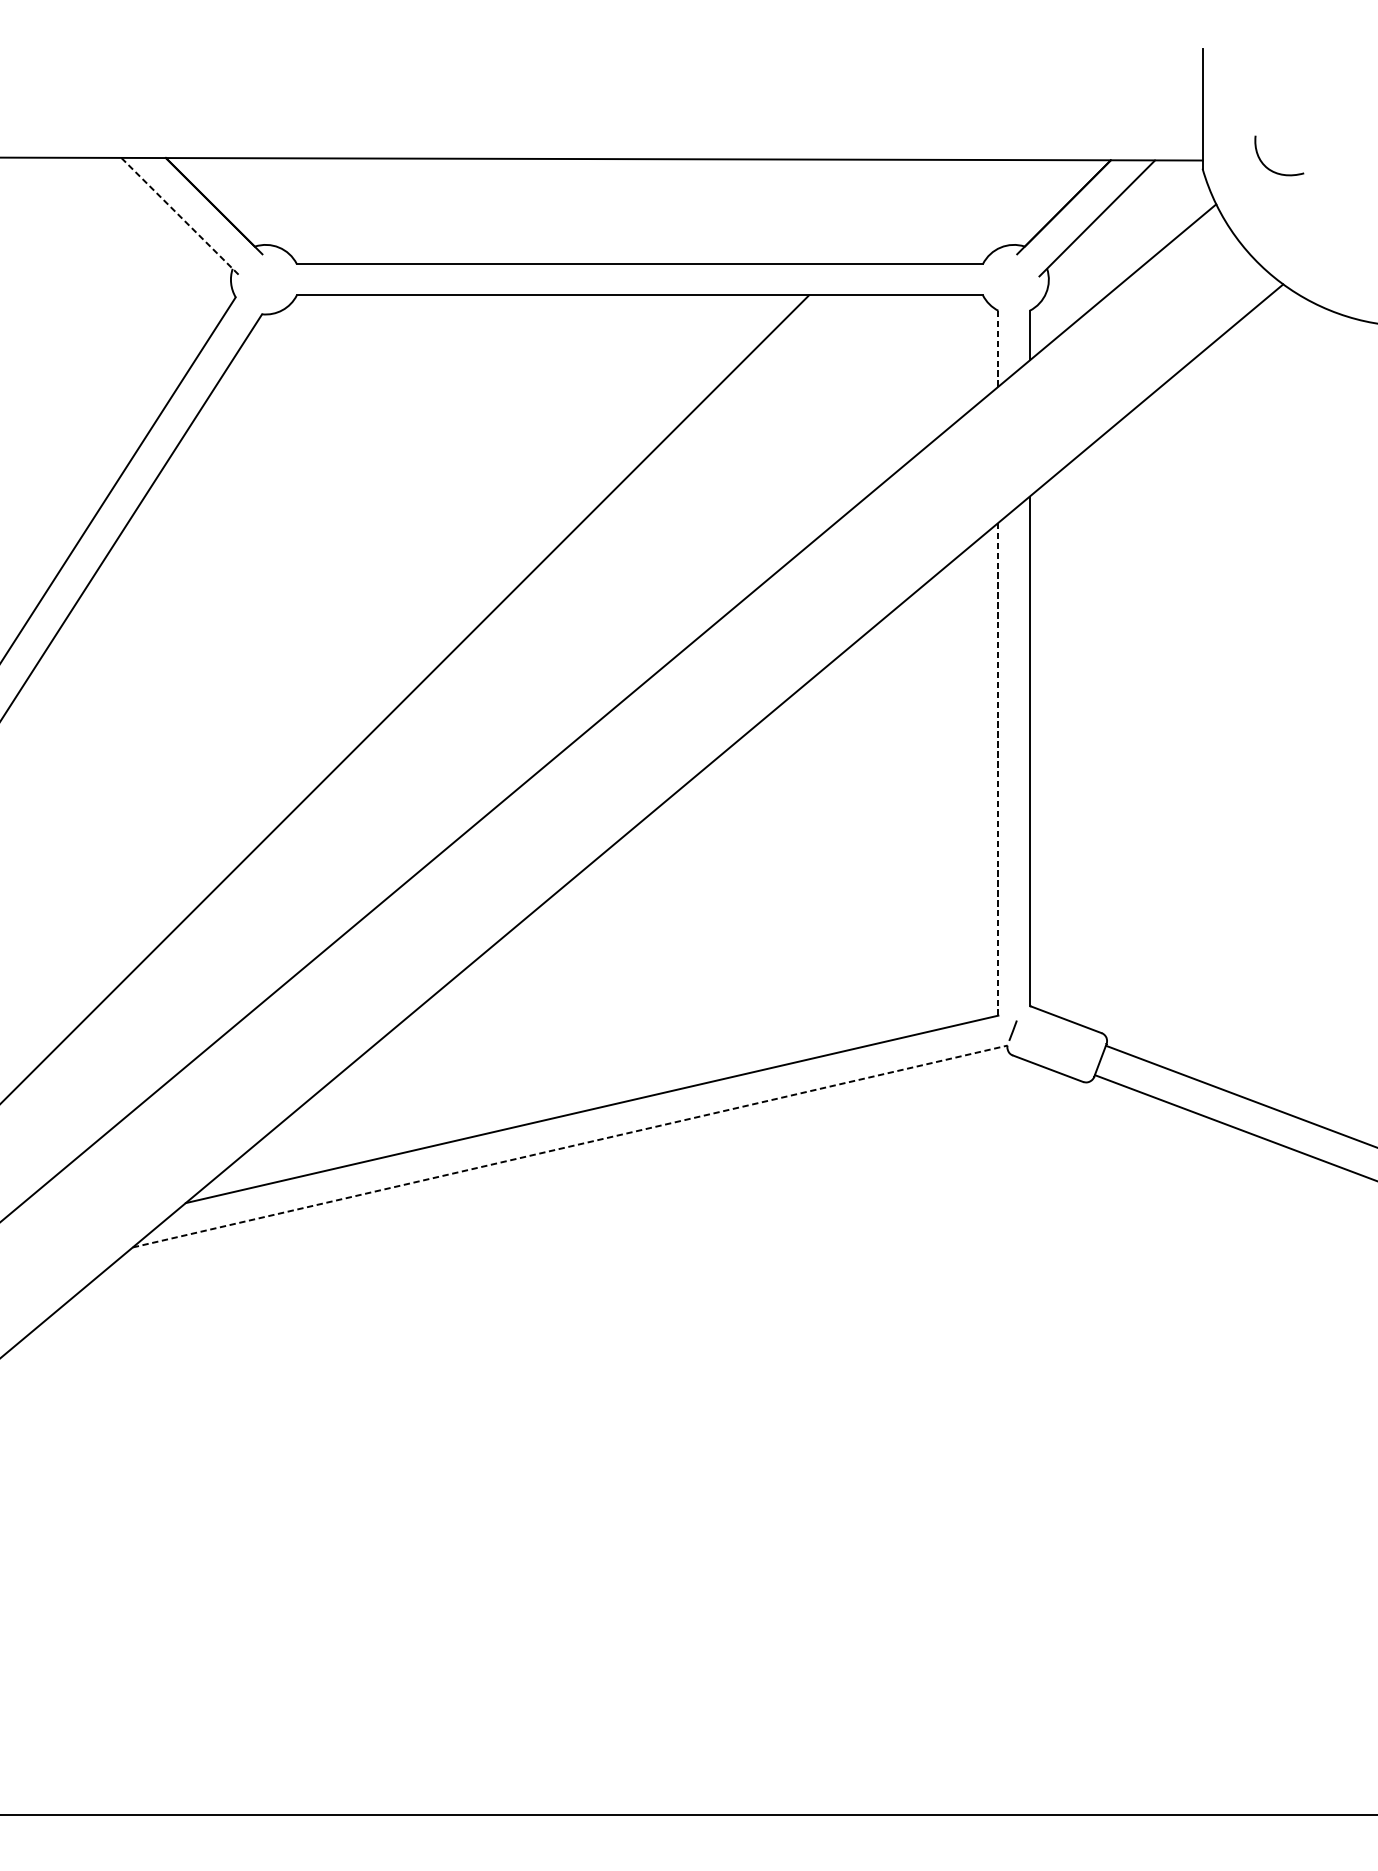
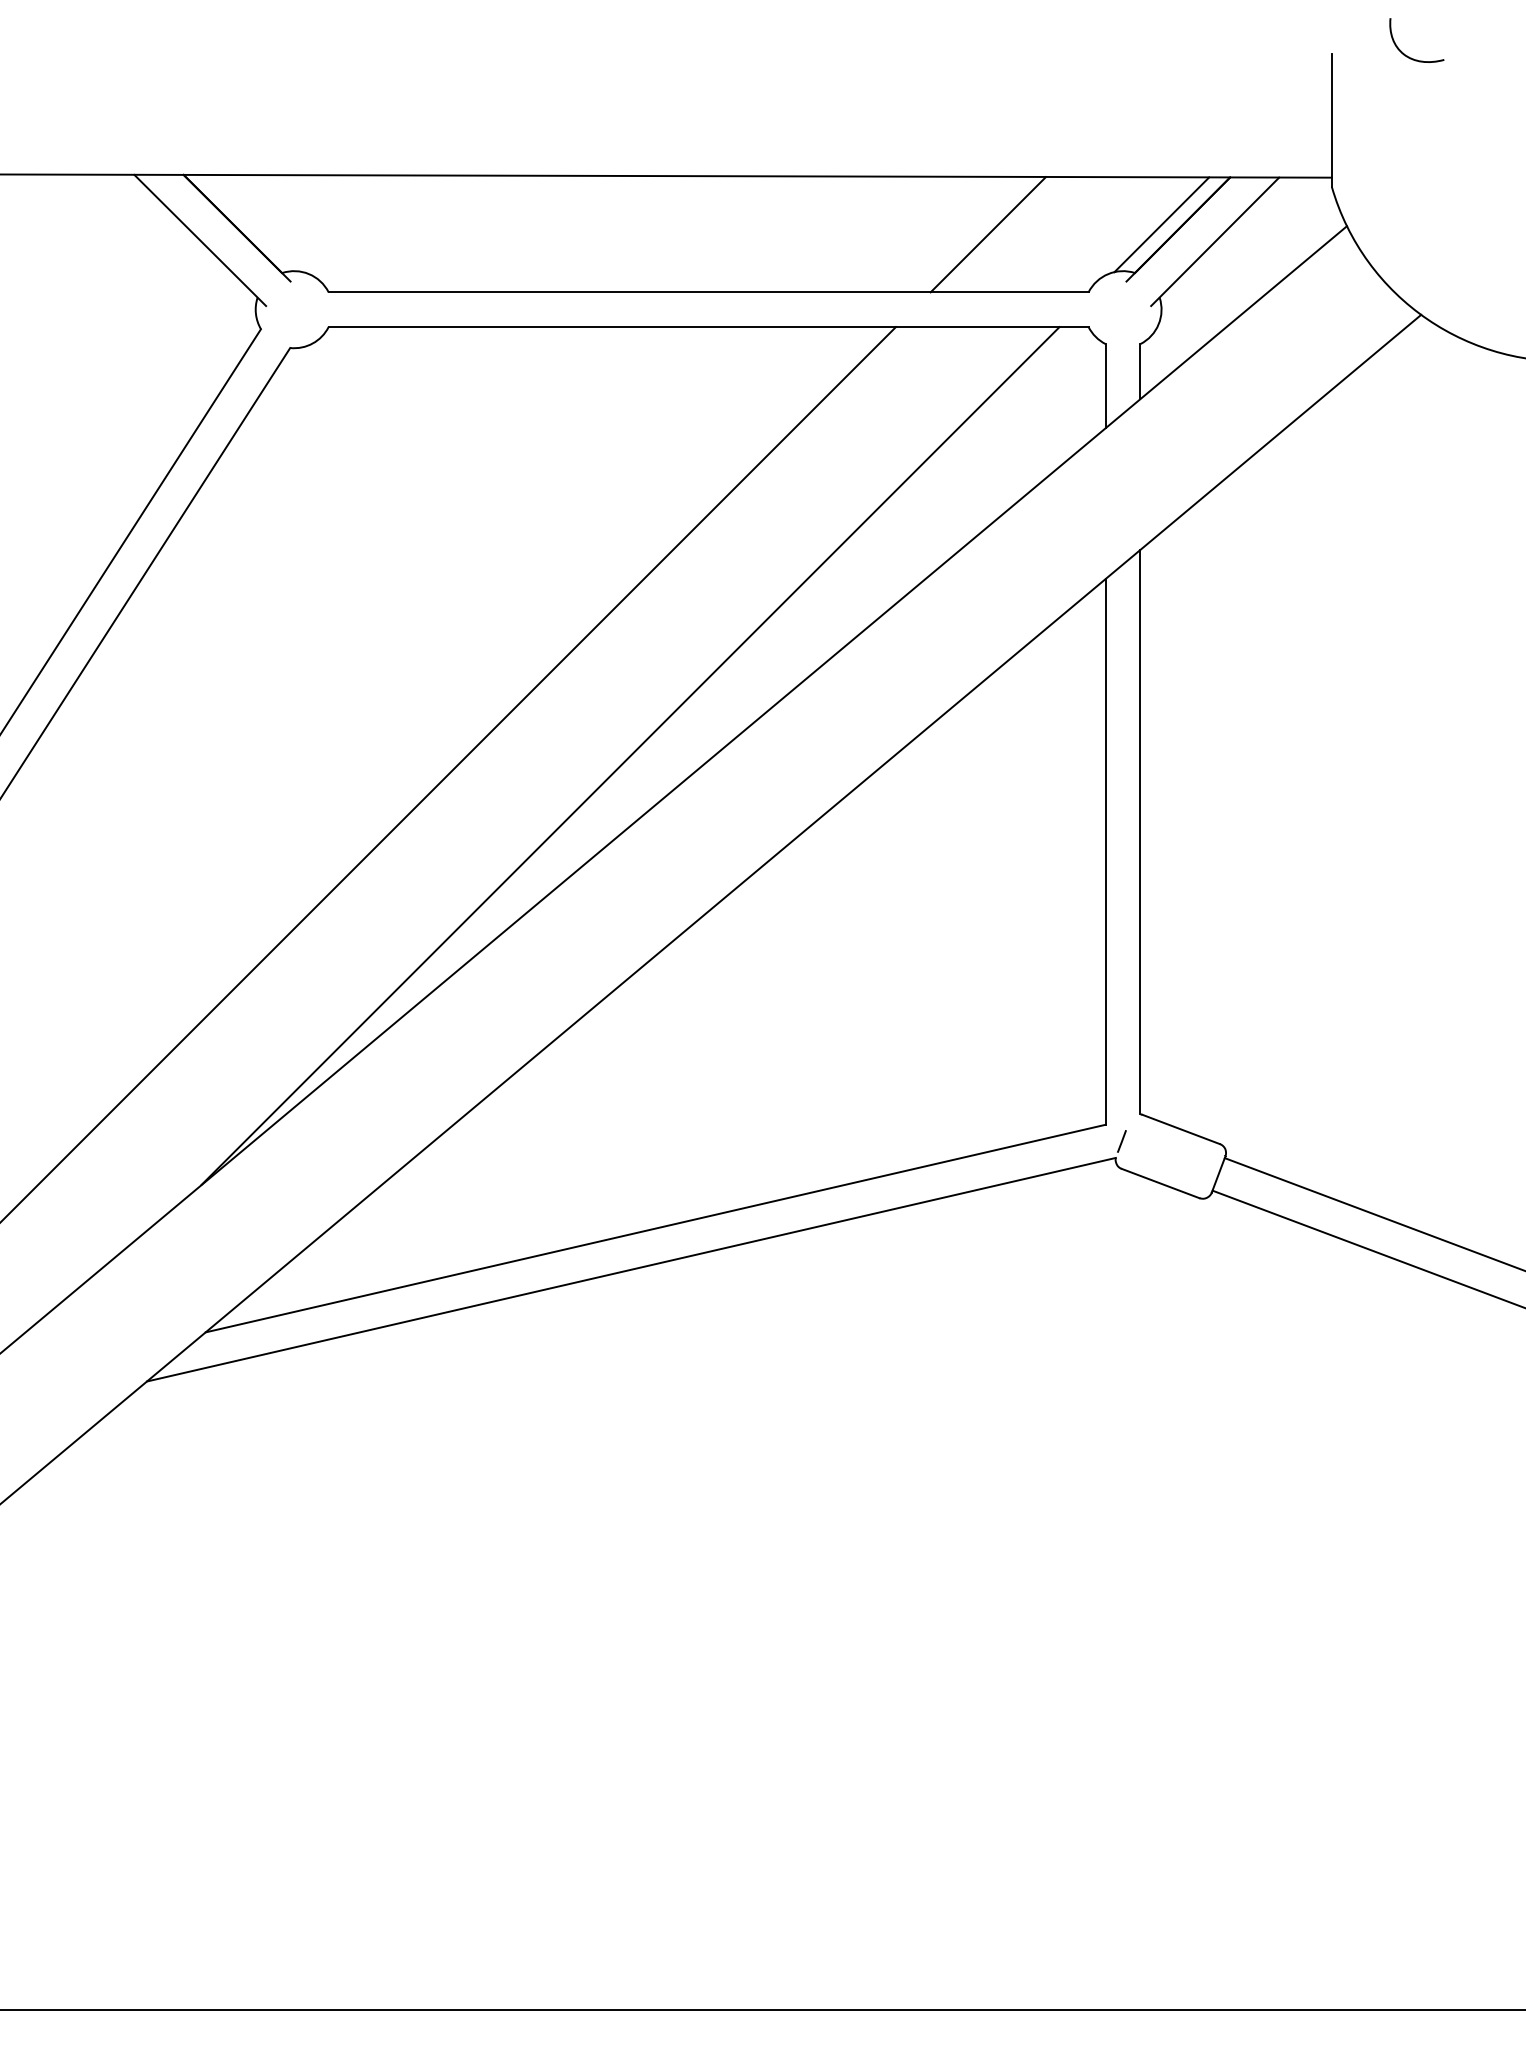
curve: (1272, 170) -> (1409, 56), moved
line: (1048, 202) -> (1161, 224), added
line: (891, 211) -> (987, 234), added
line: (181, 217) -> (200, 240), dashed -> solid
line: (998, 349) -> (1105, 386), dashed -> solid
line: (569, 682) -> (630, 755), added
line: (998, 768) -> (1105, 851), dashed -> solid
line: (570, 1146) -> (631, 1269), dashed -> solid

